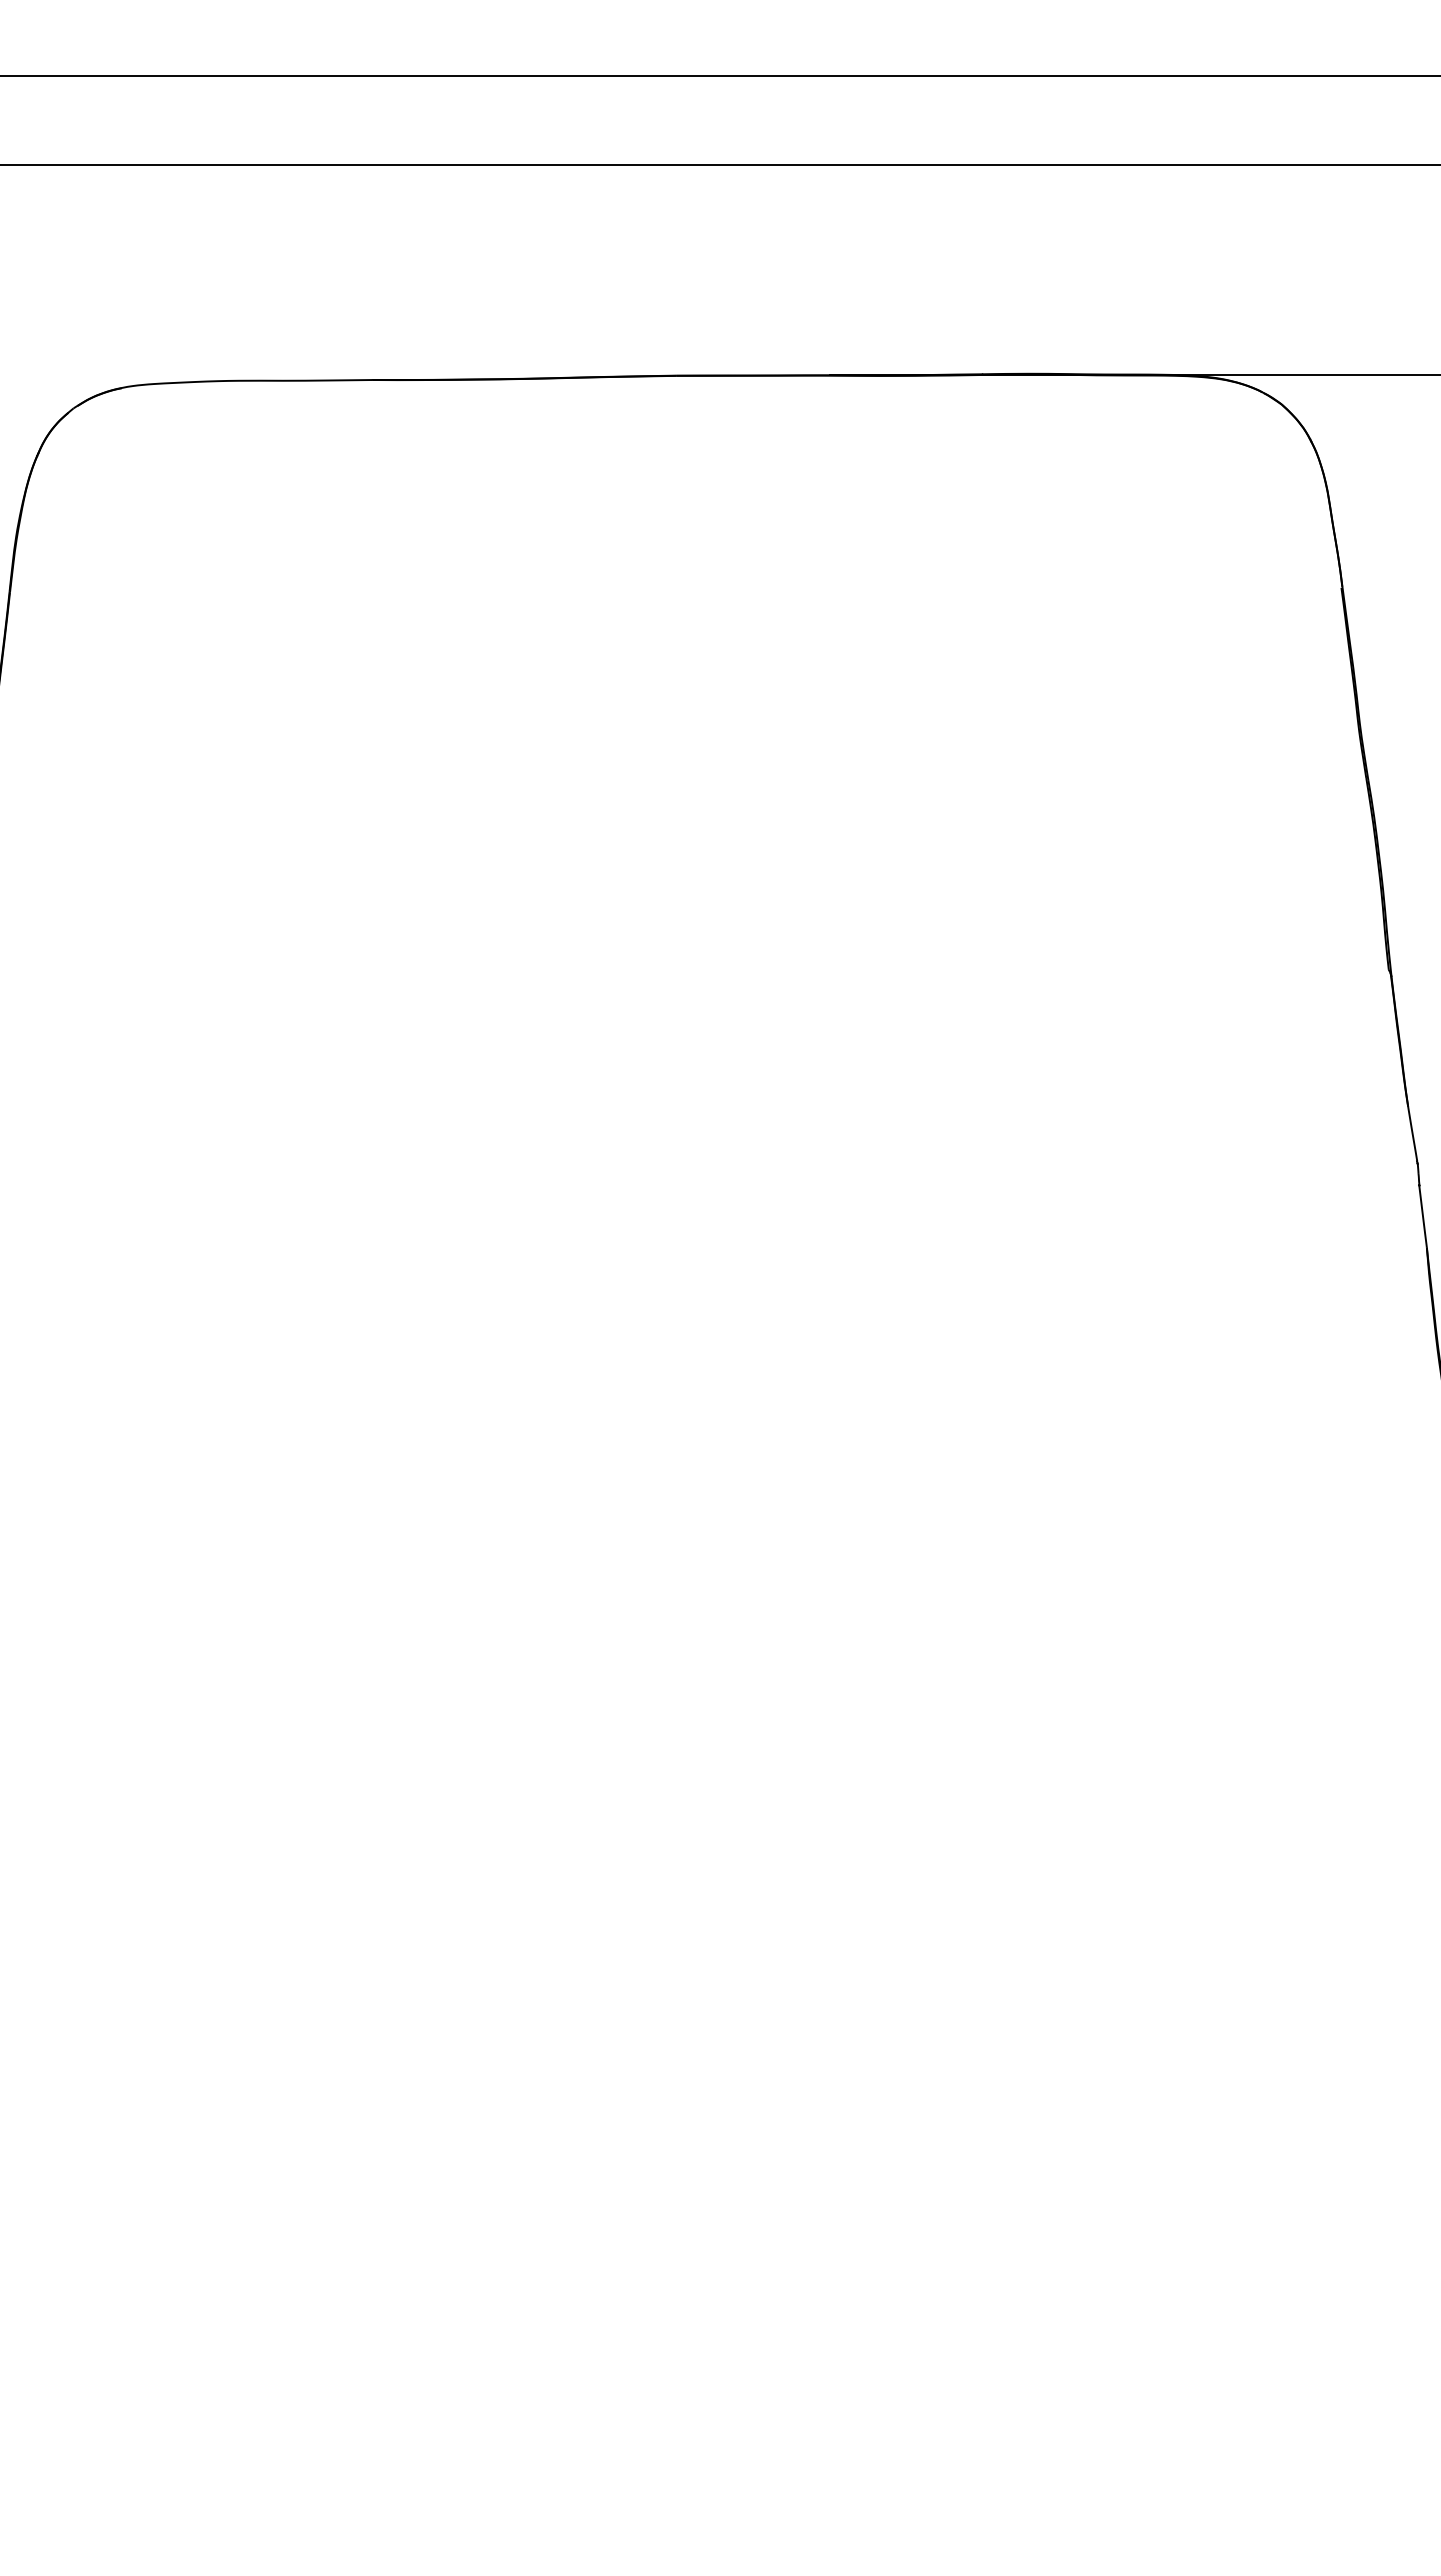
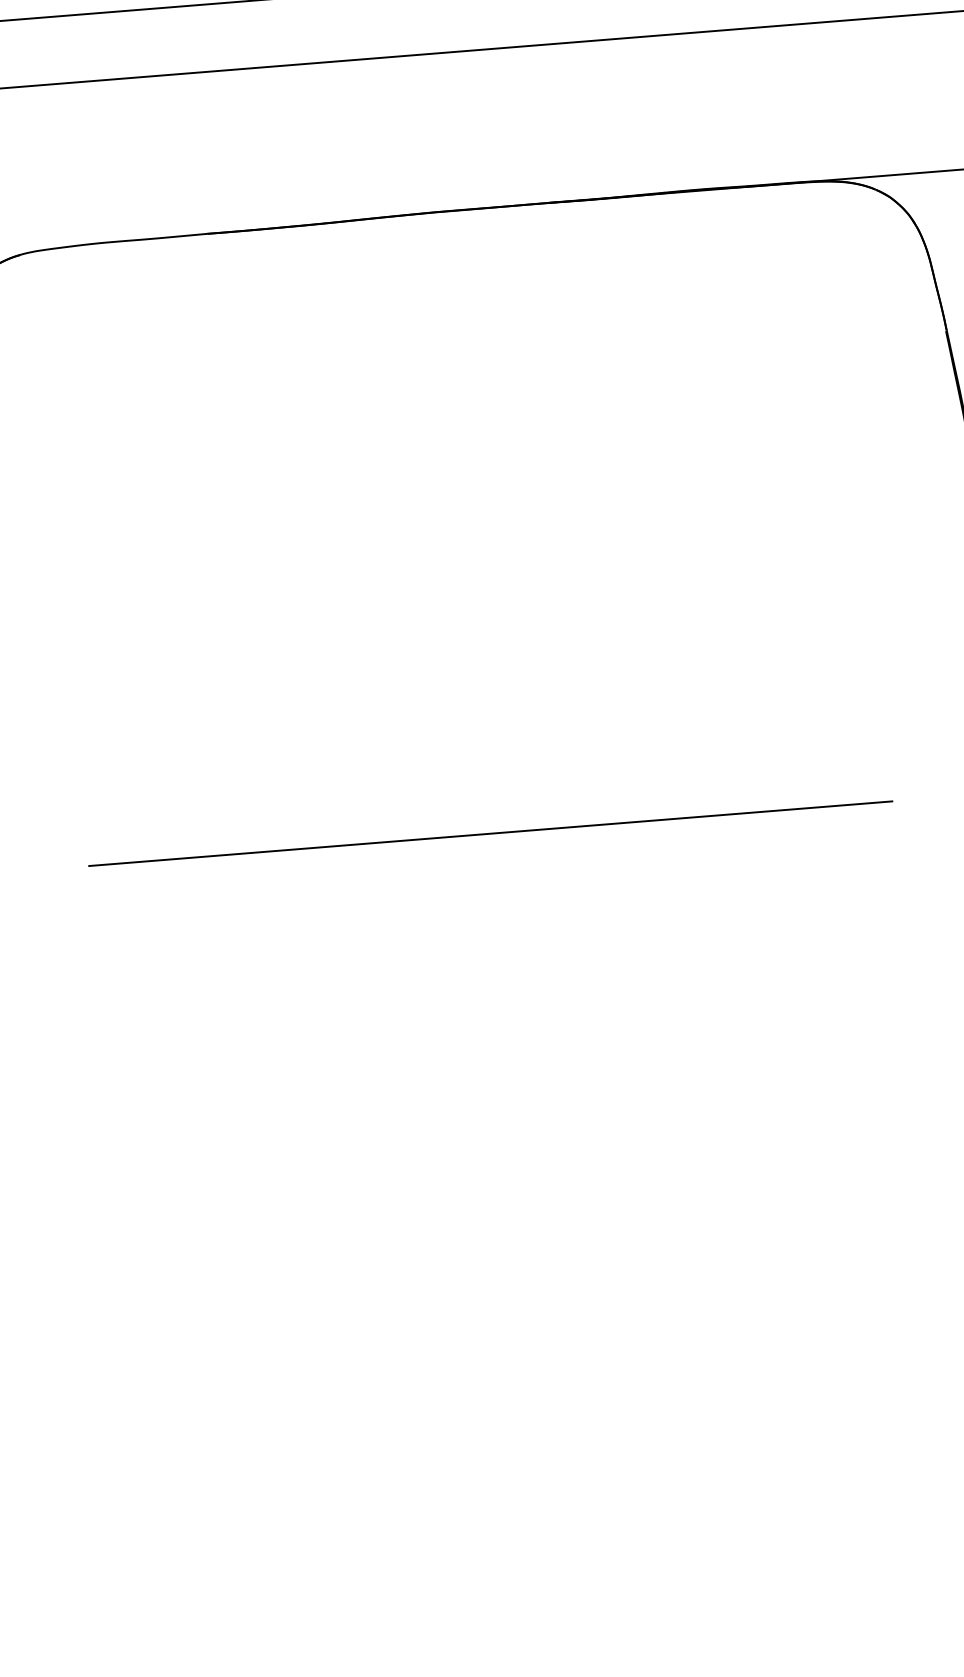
line: (684, 1205) -> (491, 833), added

